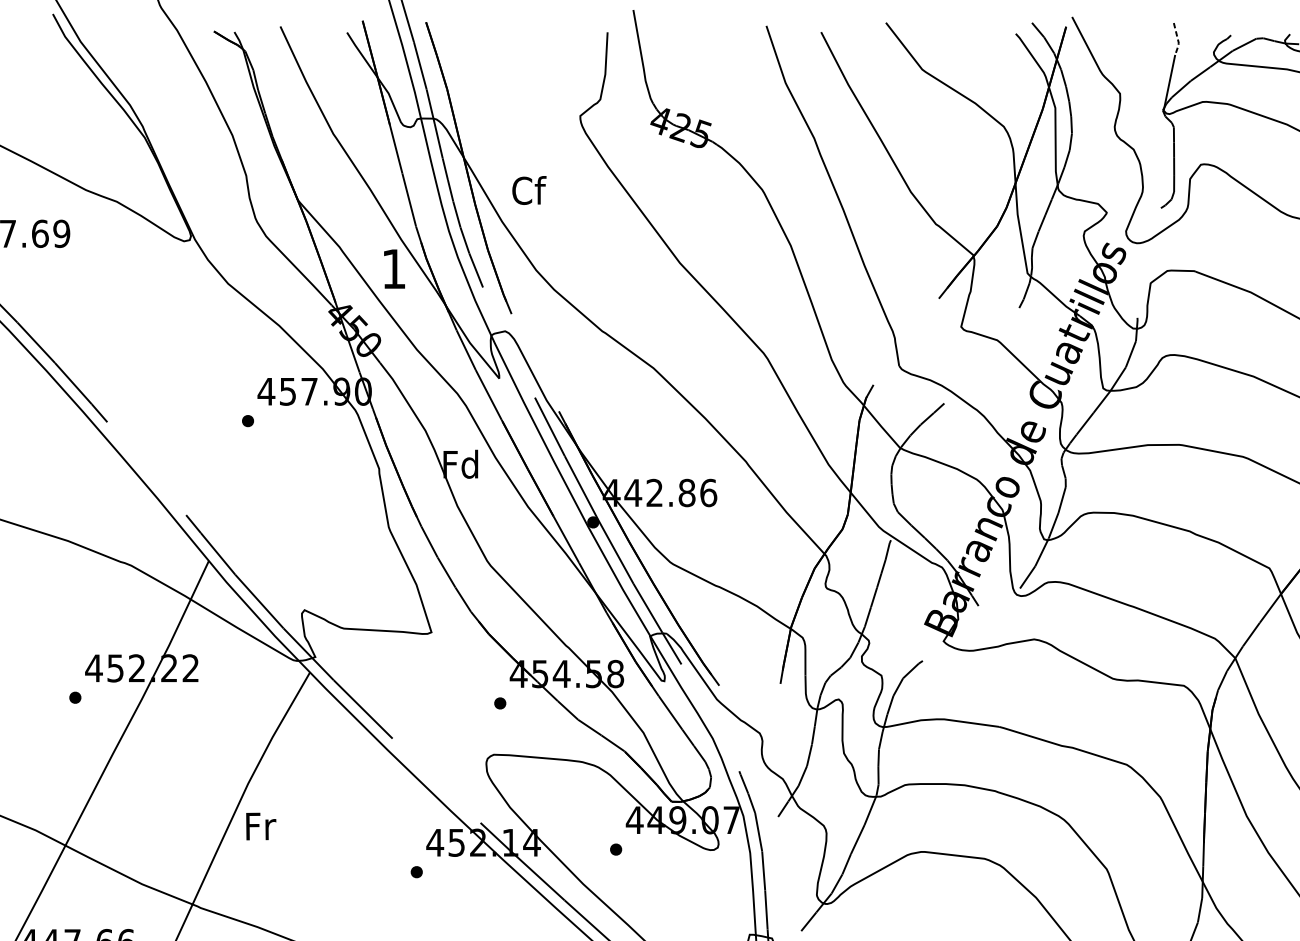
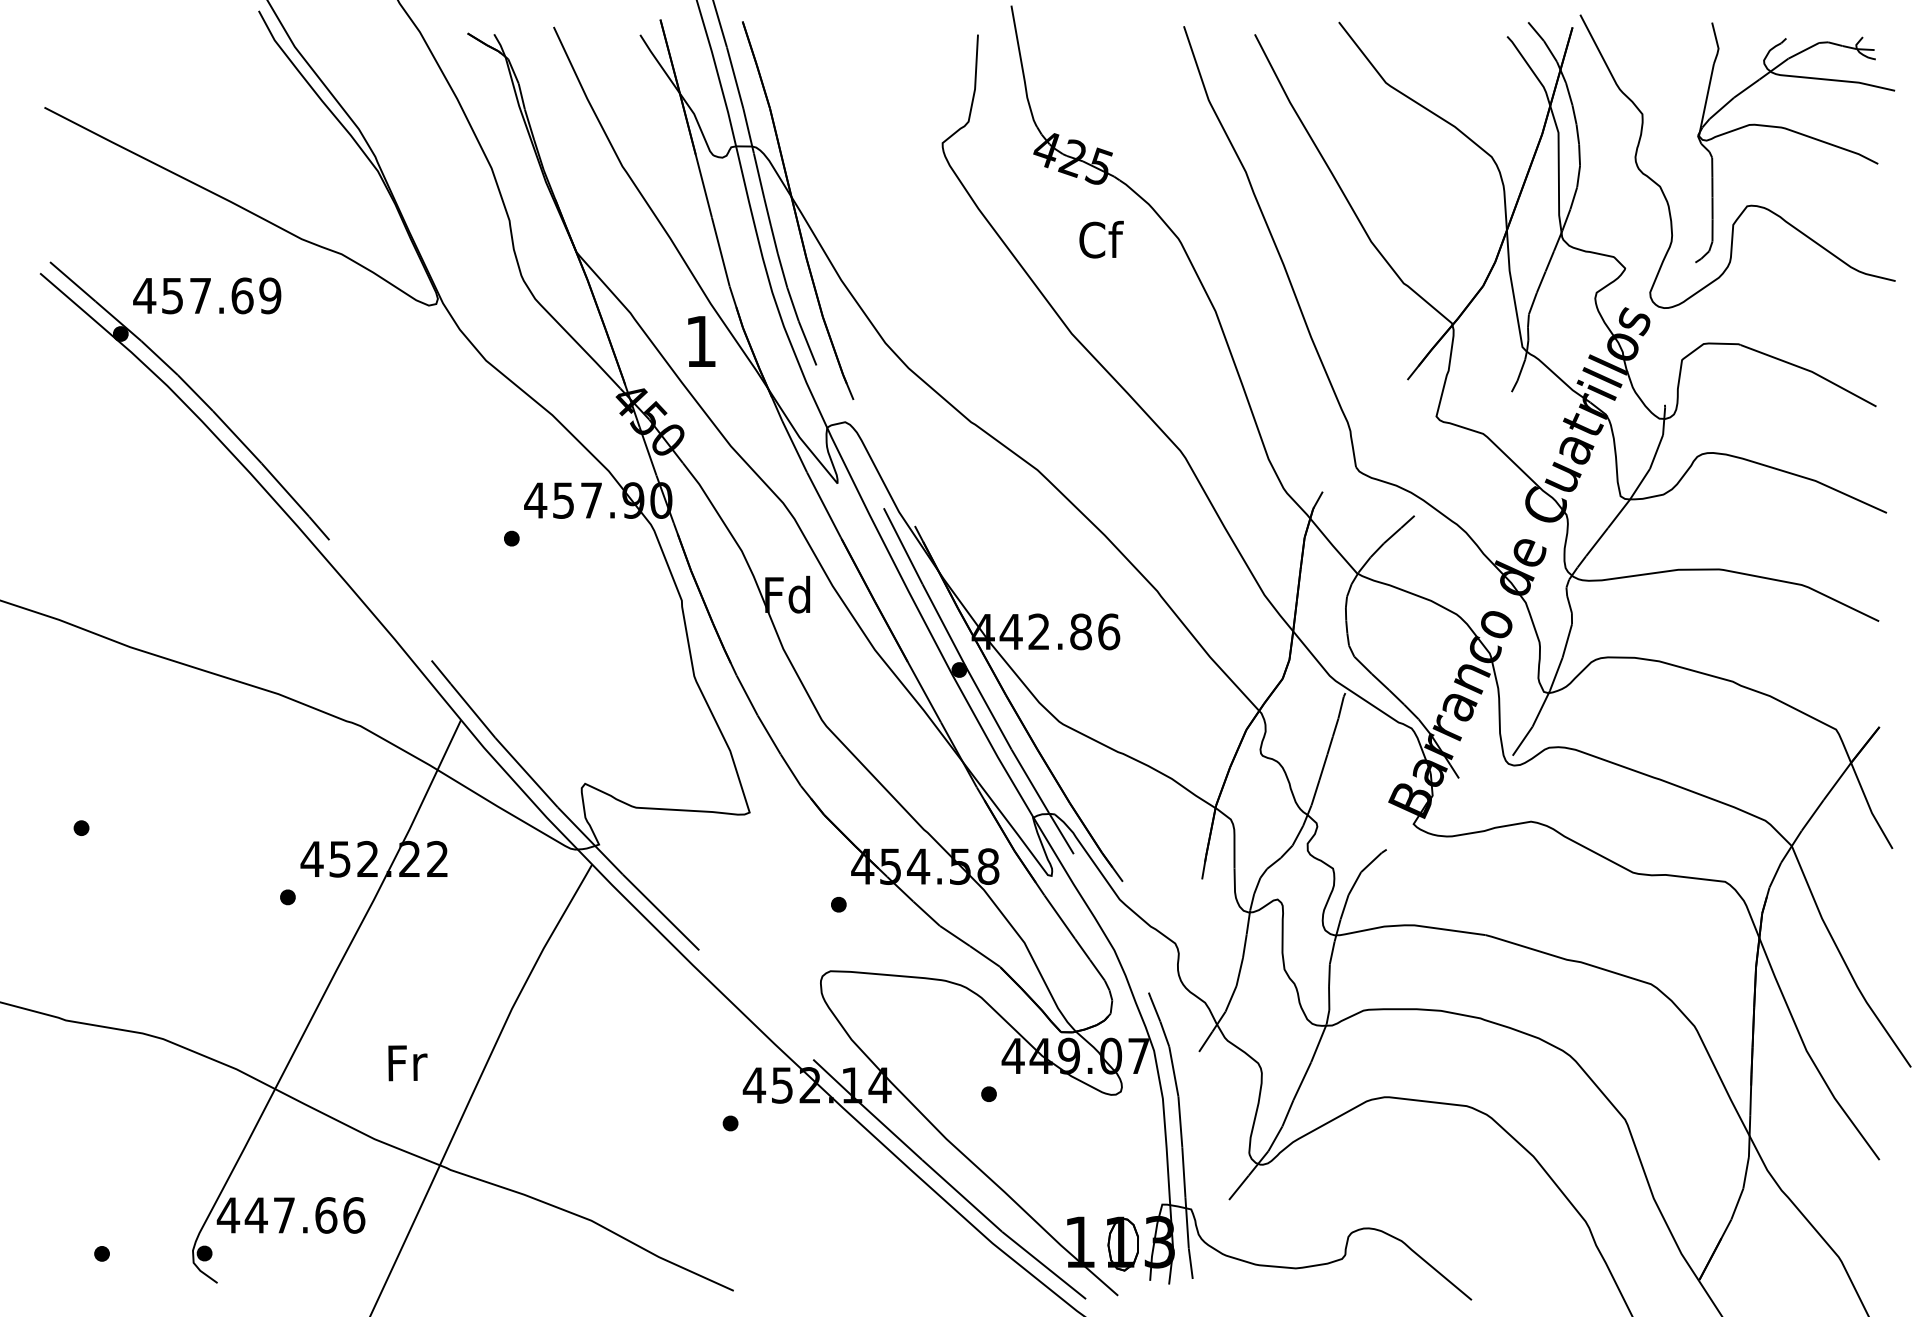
line: (1177, 39) -> (1717, 44), dashed -> solid
text: (529, 190) -> (1101, 239), moved
text: (260, 826) -> (407, 1063), moved

